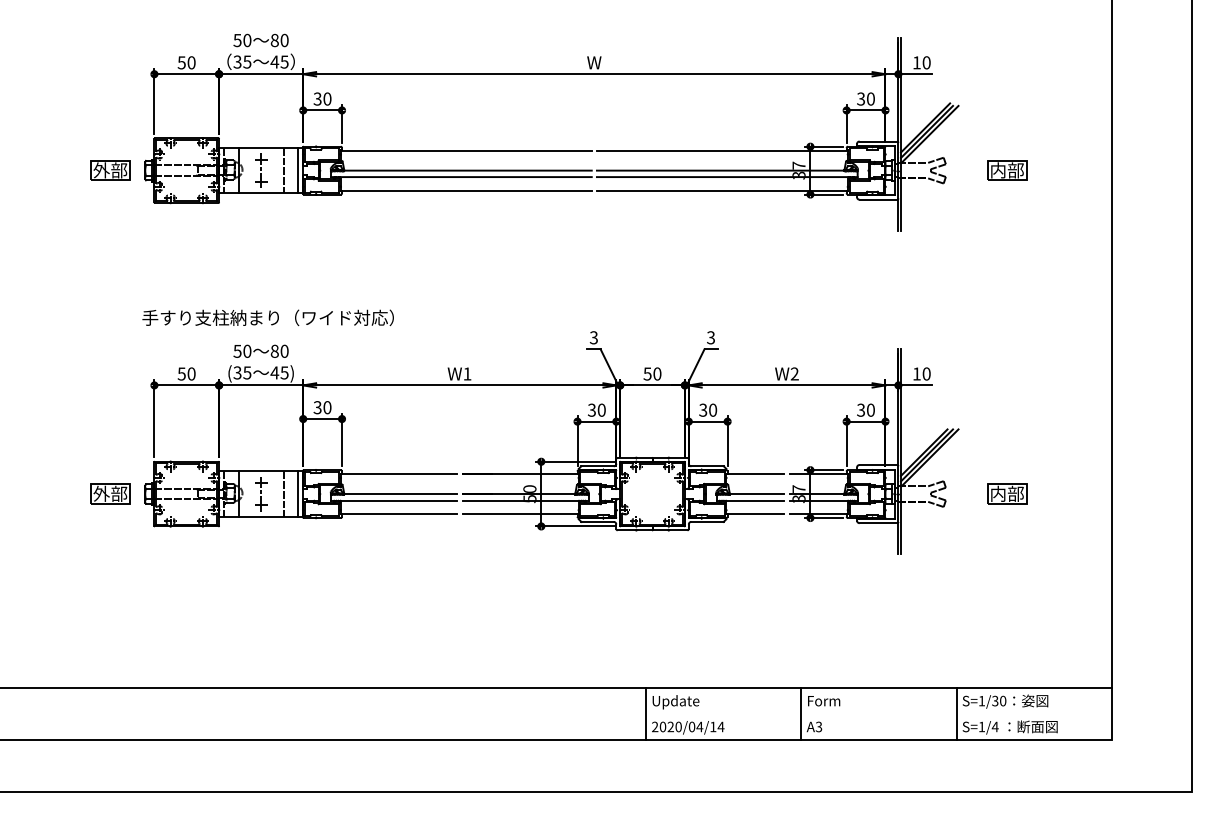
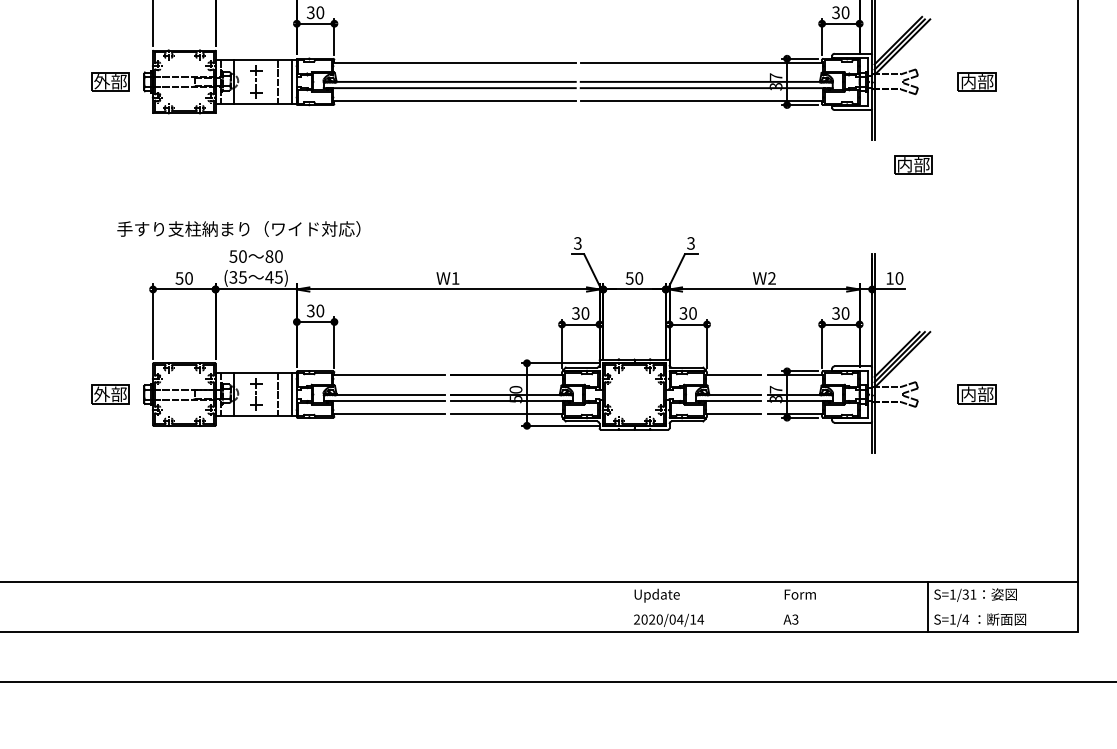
part: (941, 256) -> (913, 164), added
text: (267, 317) -> (238, 228), moved
text: (1003, 700) -> (973, 594), S=1/30 -> S=1/31
line: (646, 713) -> (628, 606), removed
line: (801, 713) -> (778, 606), removed

